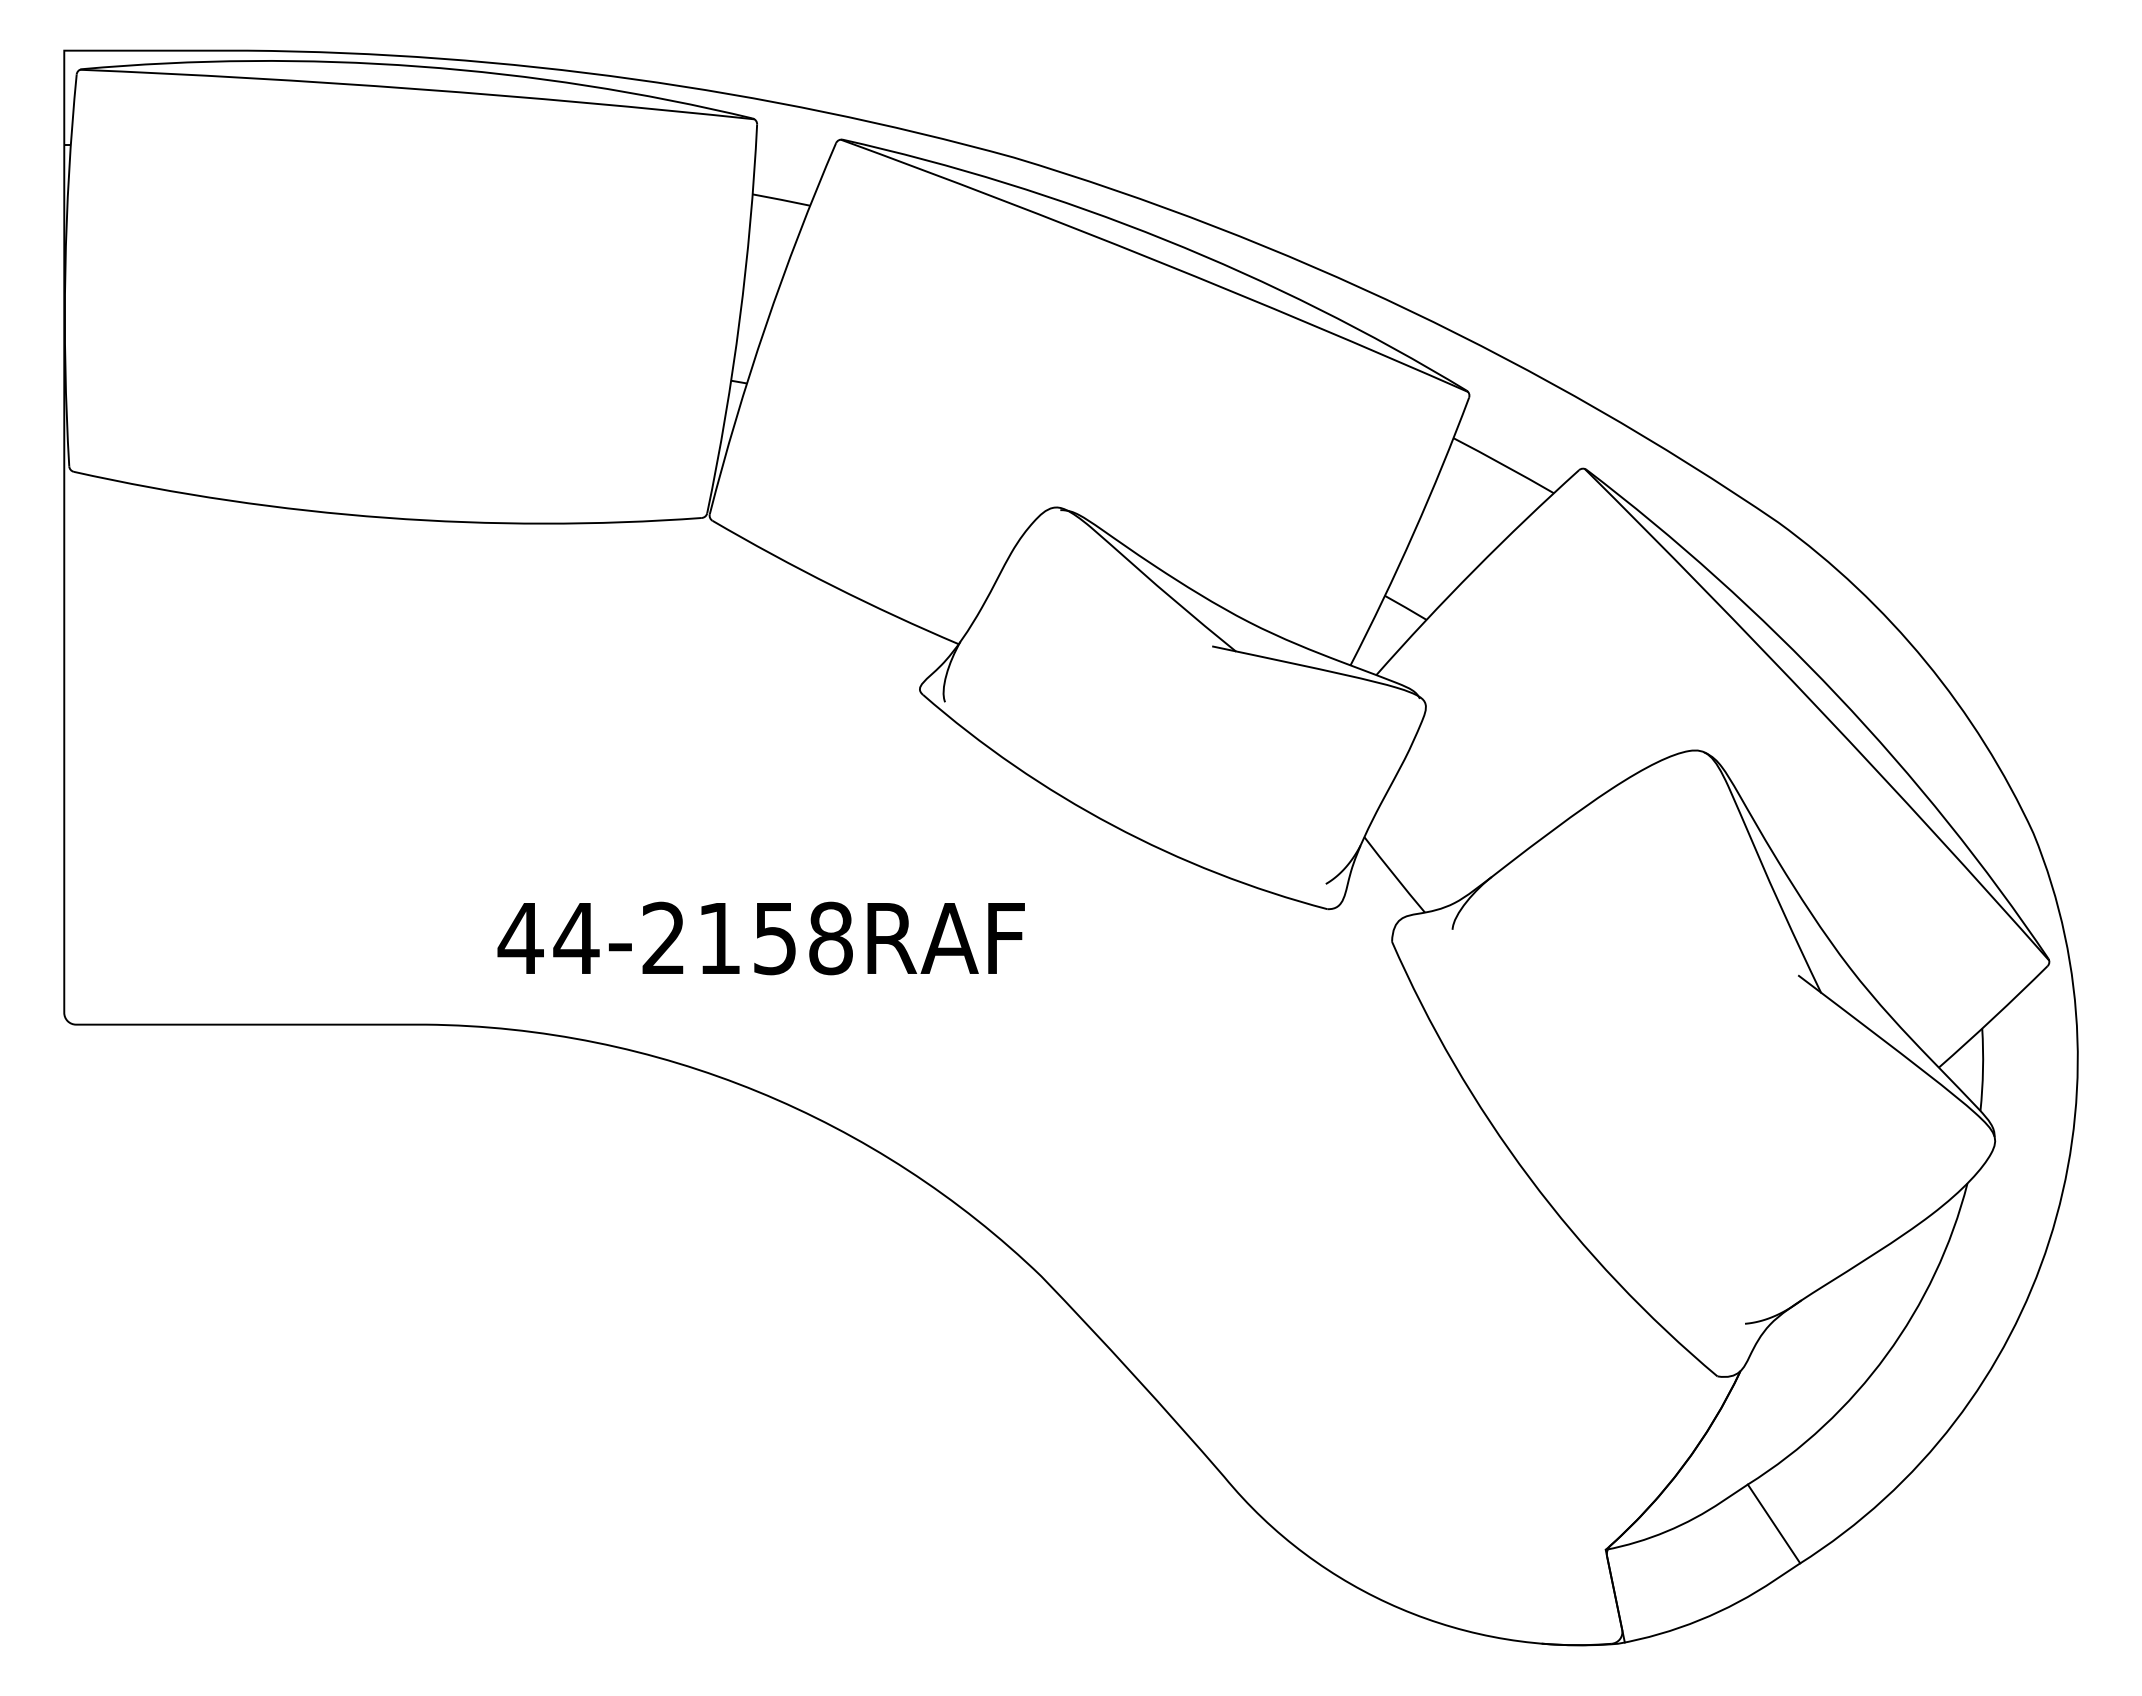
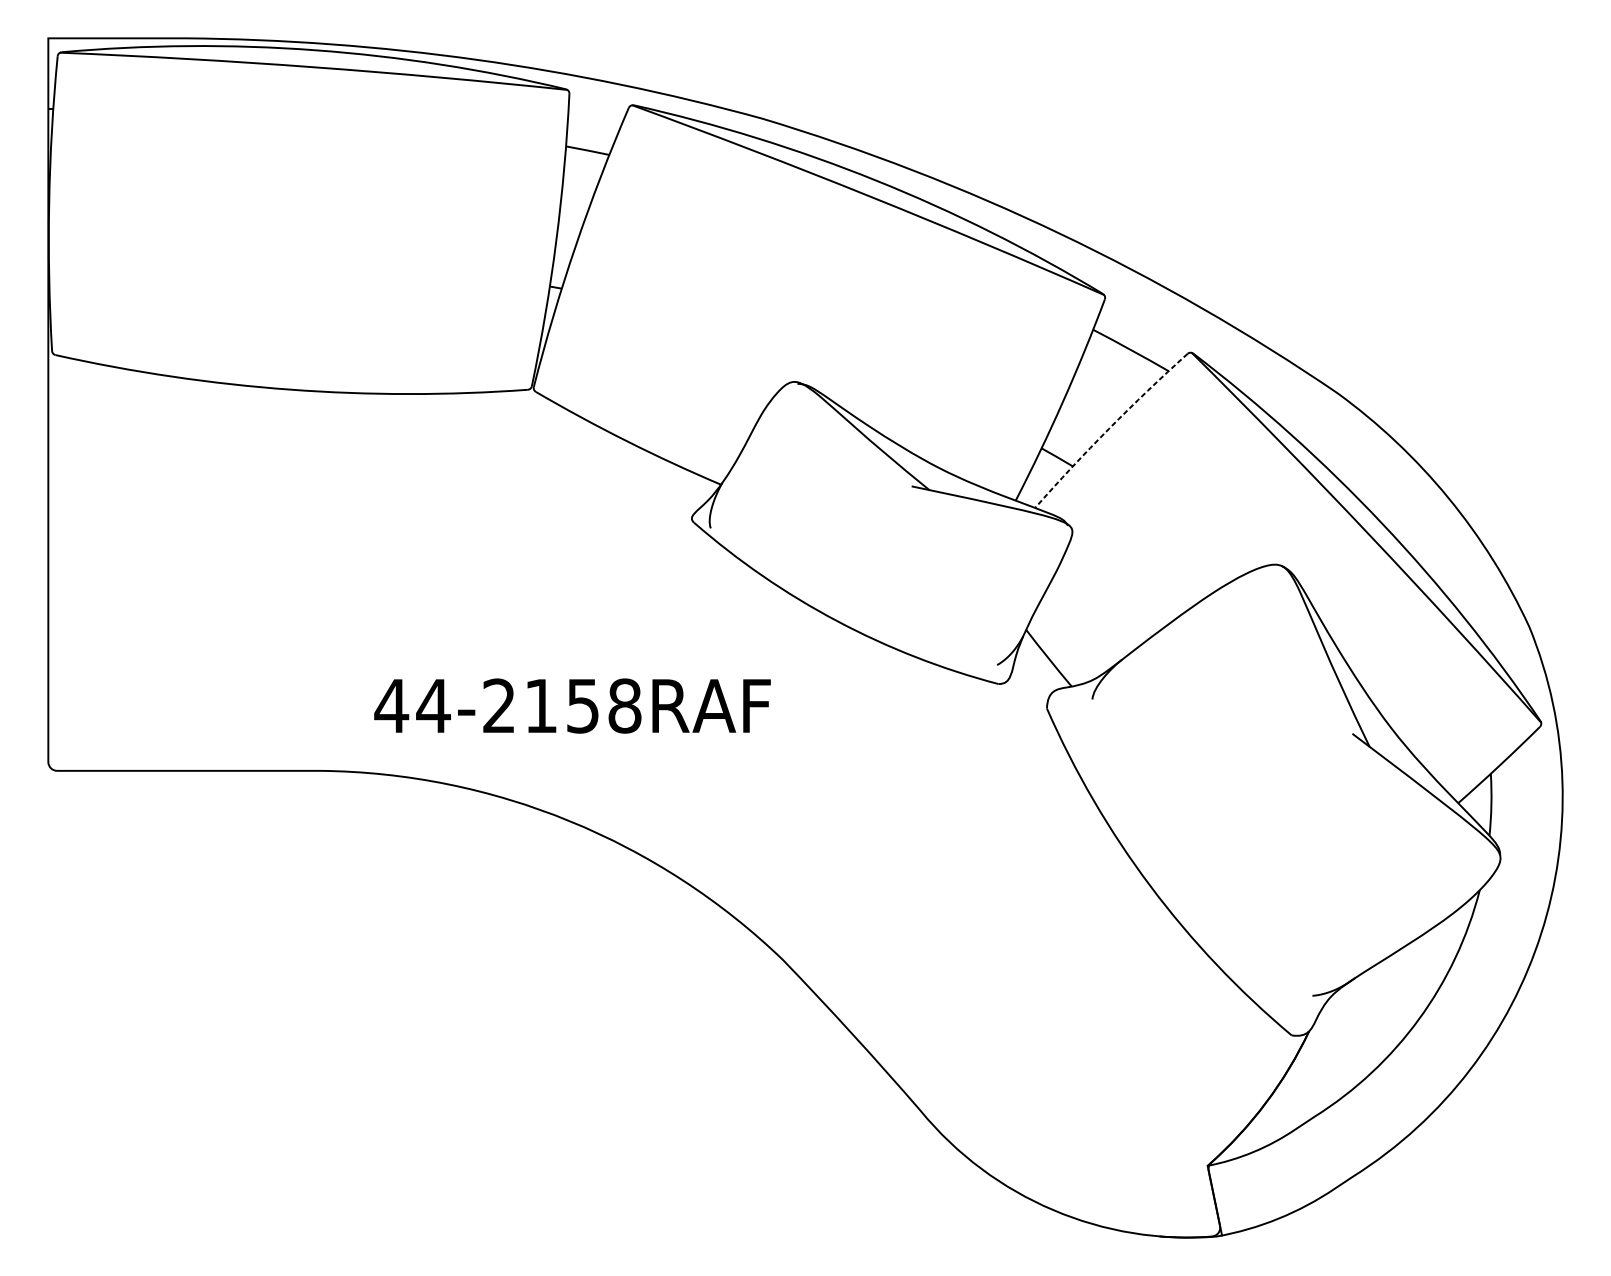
arc: (1474, 569) -> (1108, 428), solid -> dashed
line: (1773, 1523) -> (1333, 1146), removed

